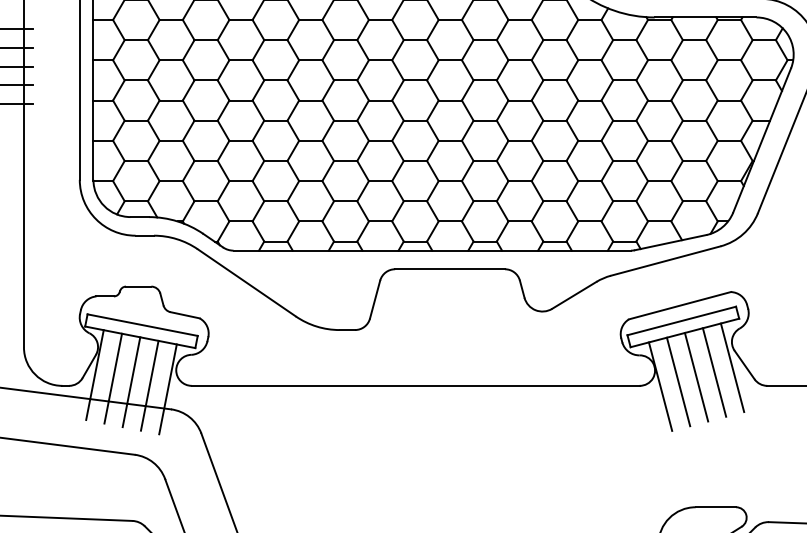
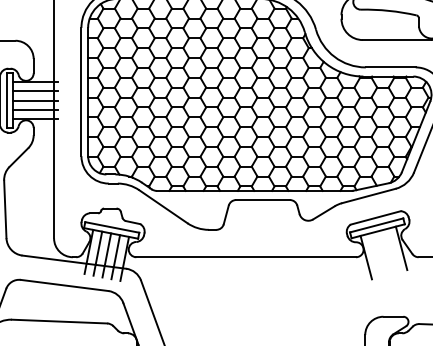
line: (714, 372) -> (392, 250), removed
line: (695, 376) -> (383, 252), removed
line: (677, 382) -> (374, 255), removed

